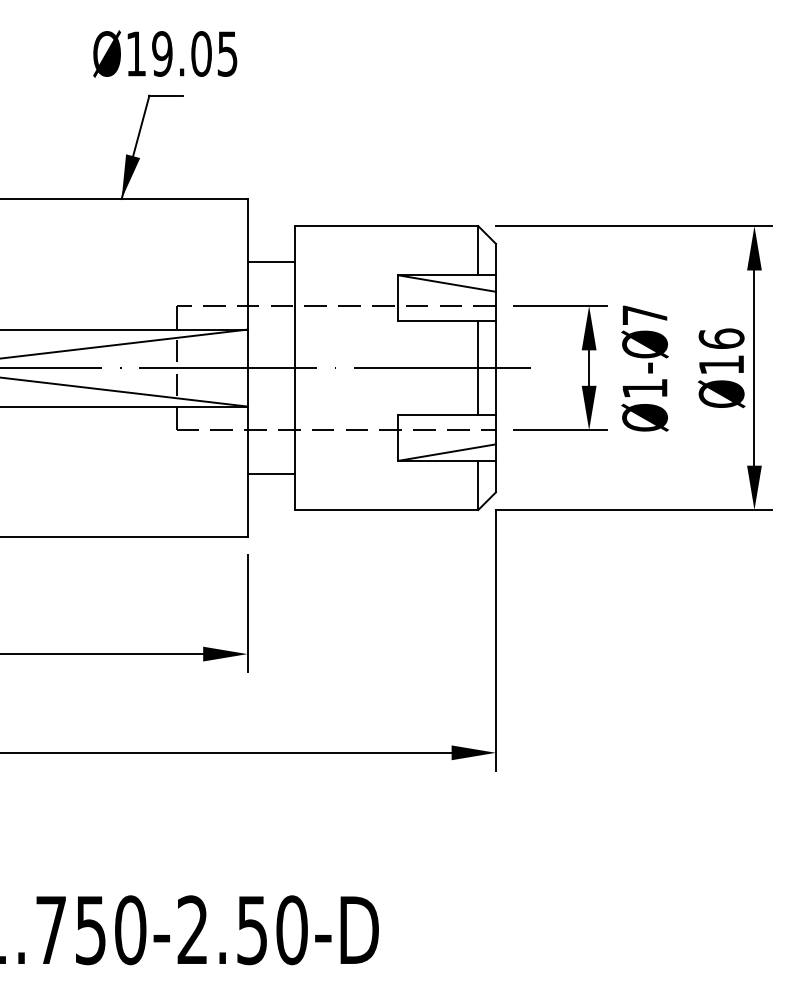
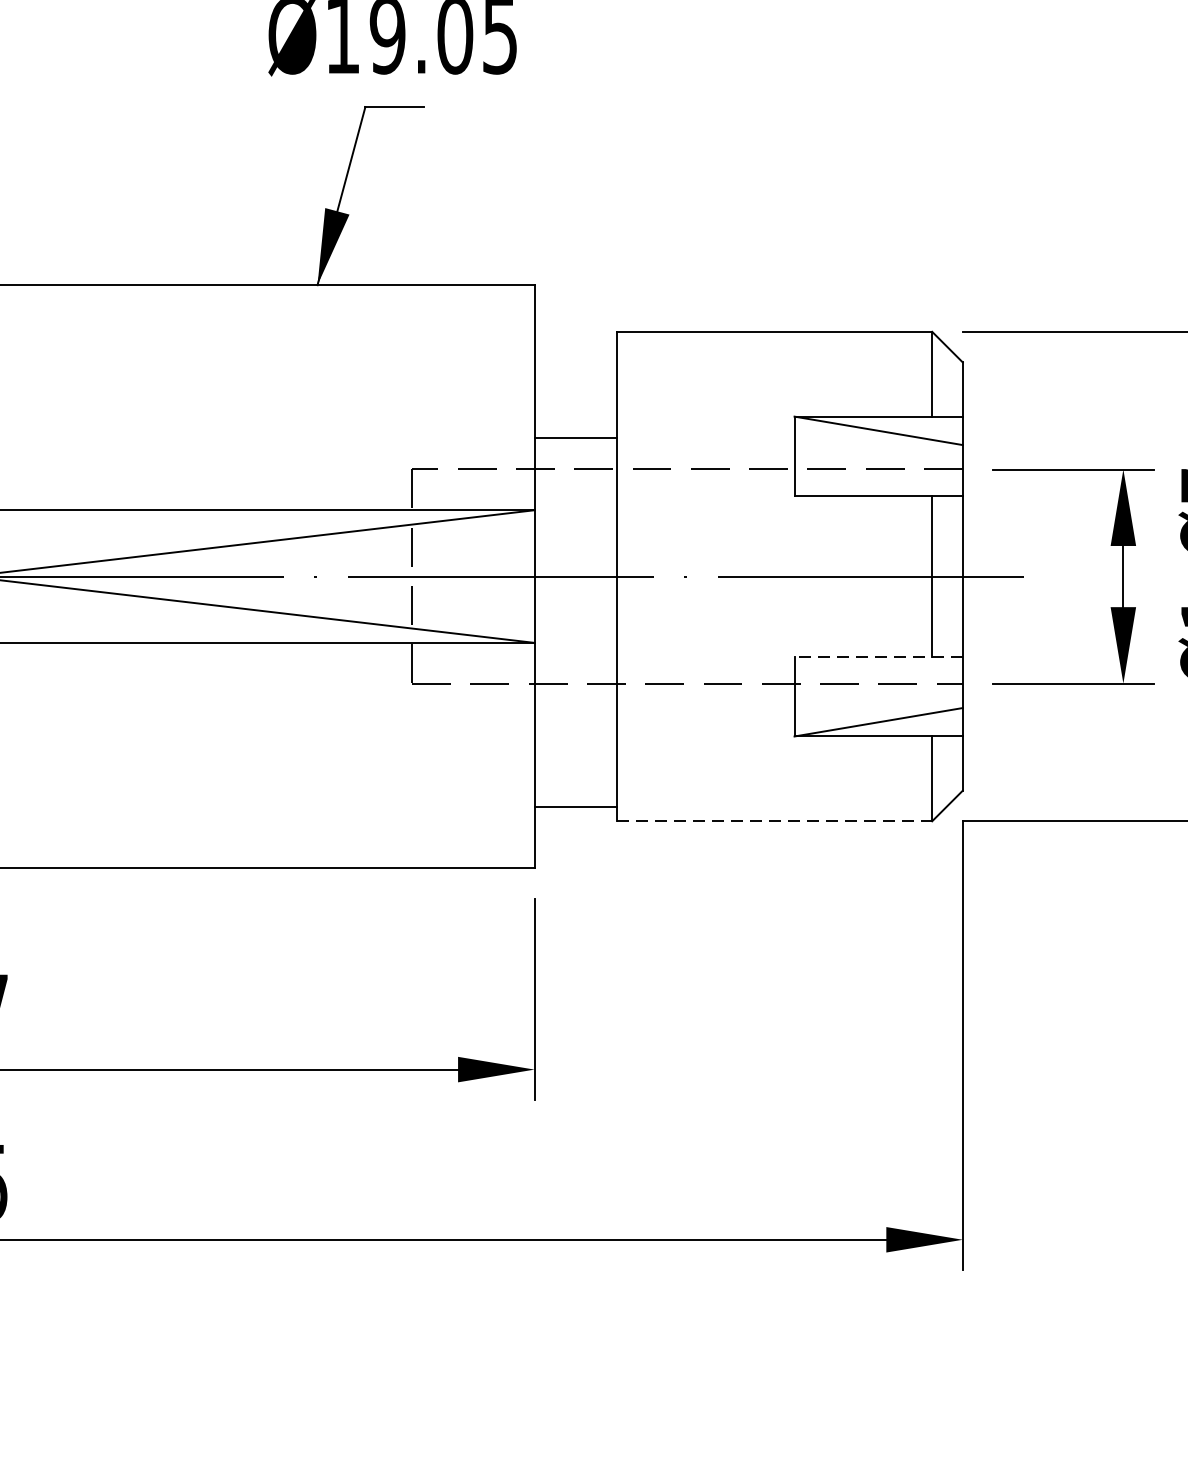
line: (271, 262) -> (575, 437), moved
line: (447, 414) -> (879, 656), solid -> dashed
line: (271, 473) -> (575, 806), moved
line: (387, 510) -> (775, 822), solid -> dashed

